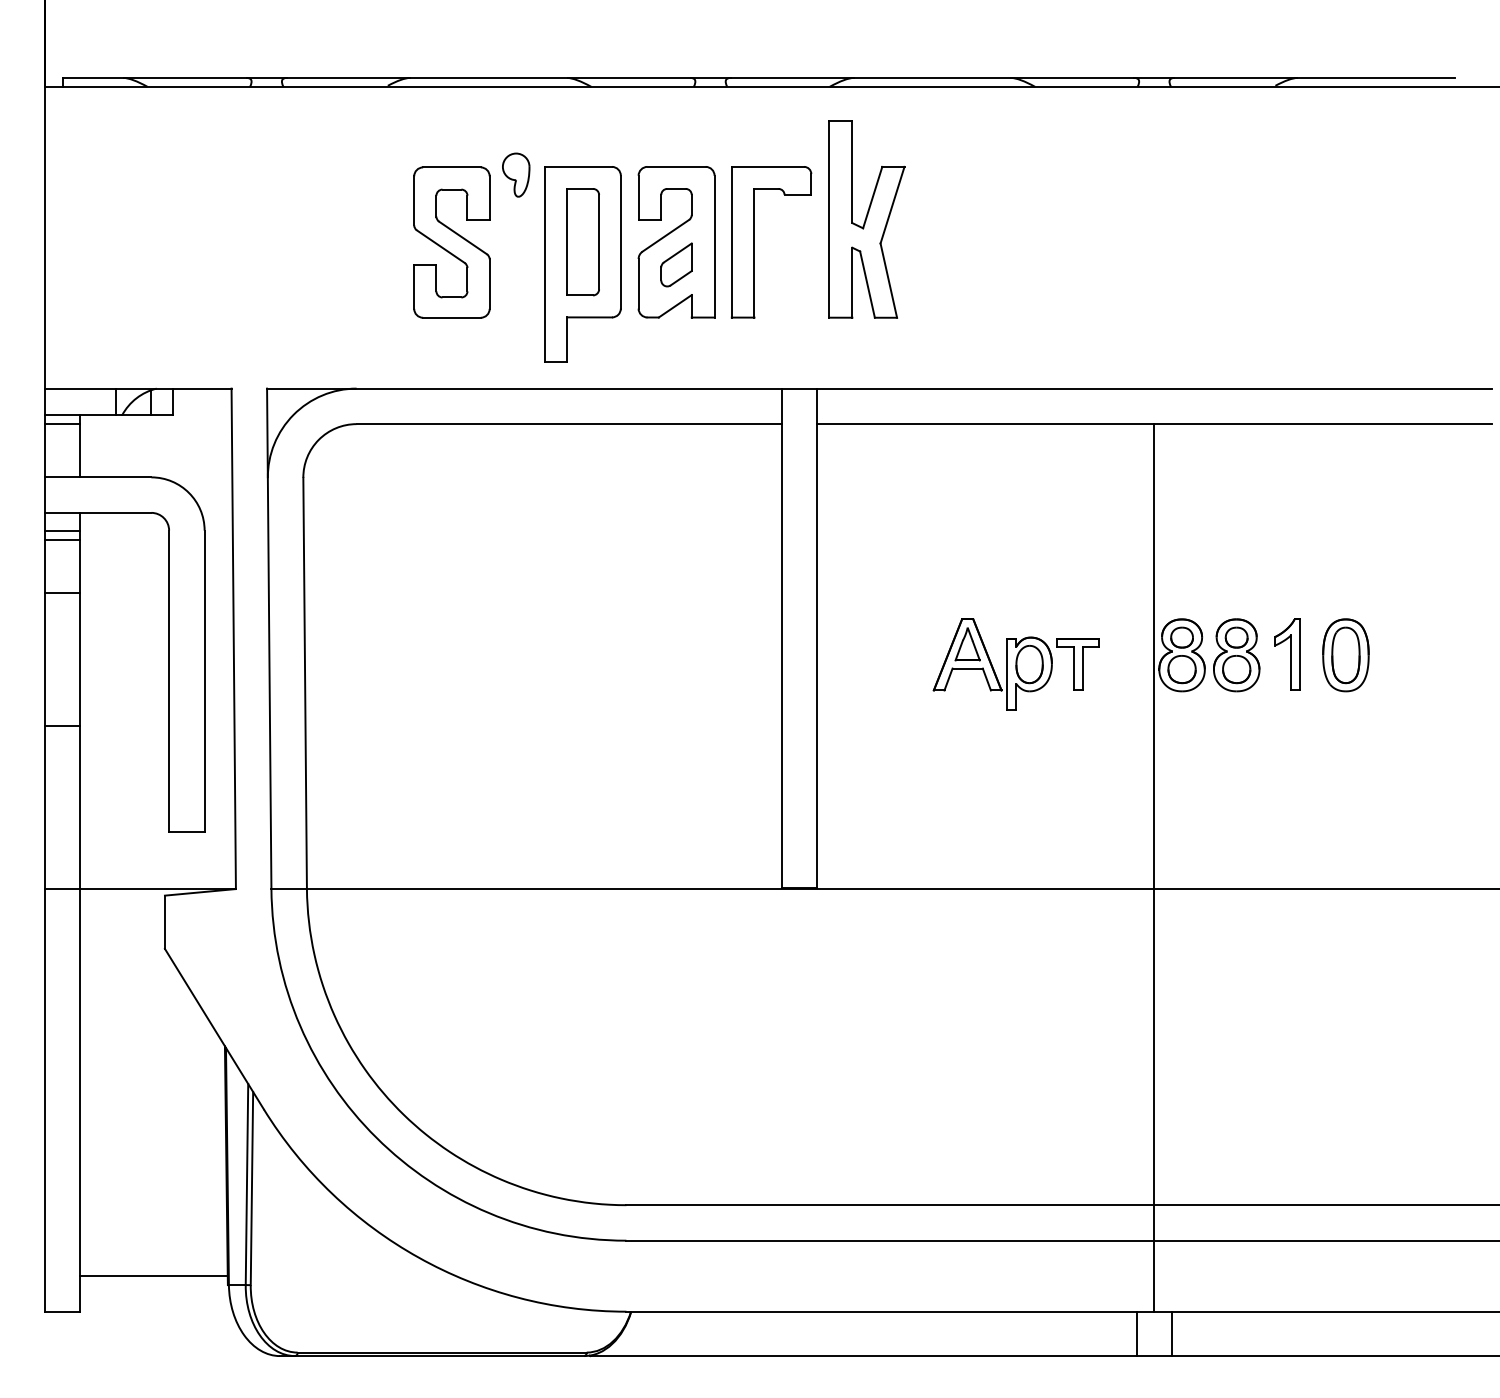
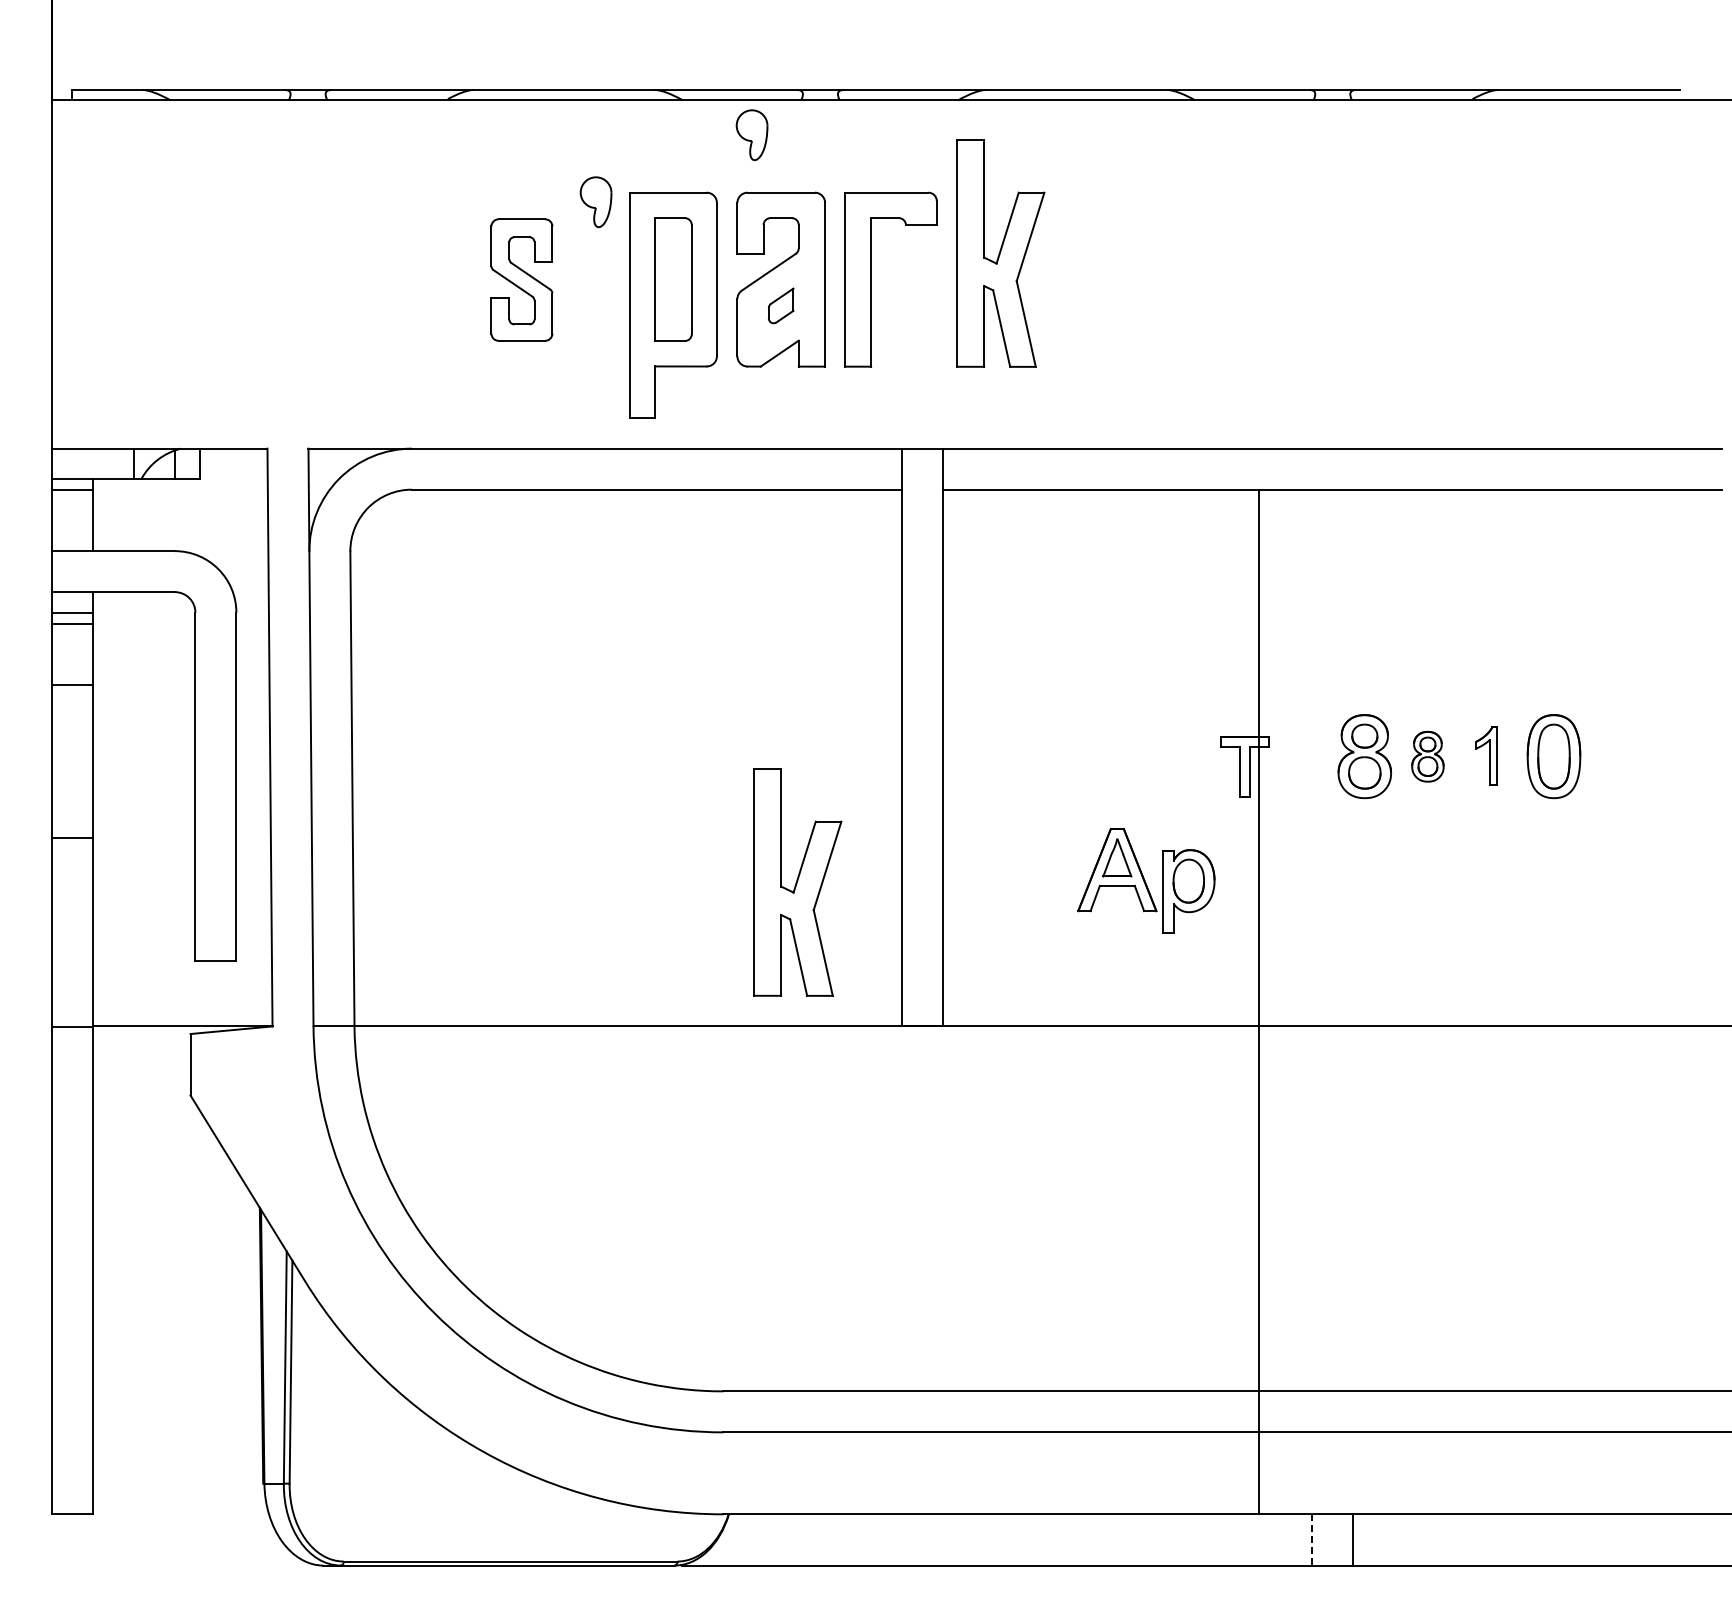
part: (650, 116) -> (751, 134), added
part: (451, 242) -> (521, 279), size x0.7
part: (675, 264) -> (780, 305), size x0.7
part: (1287, 654) -> (1486, 755), size x0.7
part: (1236, 655) -> (1427, 756), size x0.6
part: (992, 663) -> (1146, 880), moved
part: (690, 764) -> (797, 882), added
line: (1154, 867) -> (1258, 1001), moved
line: (153, 1276) -> (177, 1473), removed
line: (1136, 1333) -> (1312, 1539), solid -> dashed

